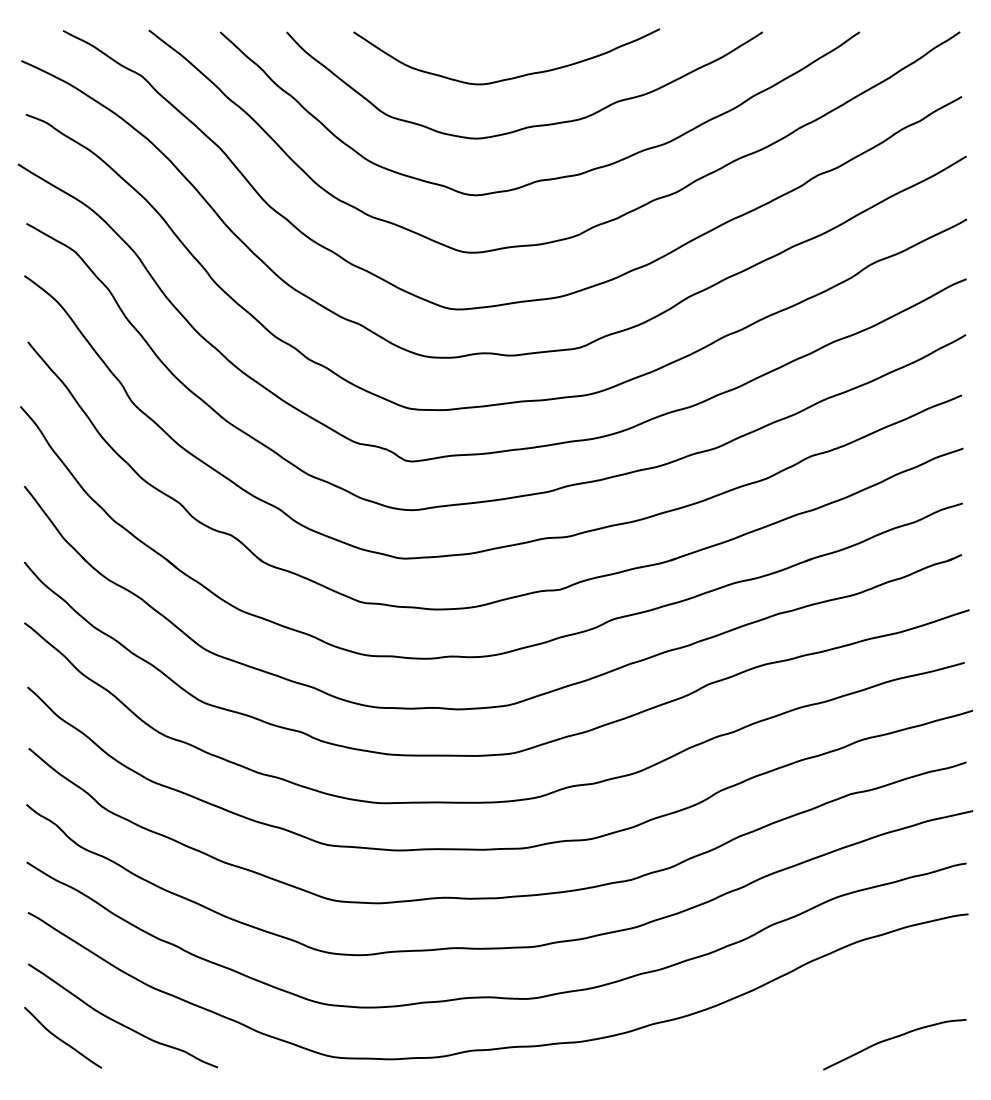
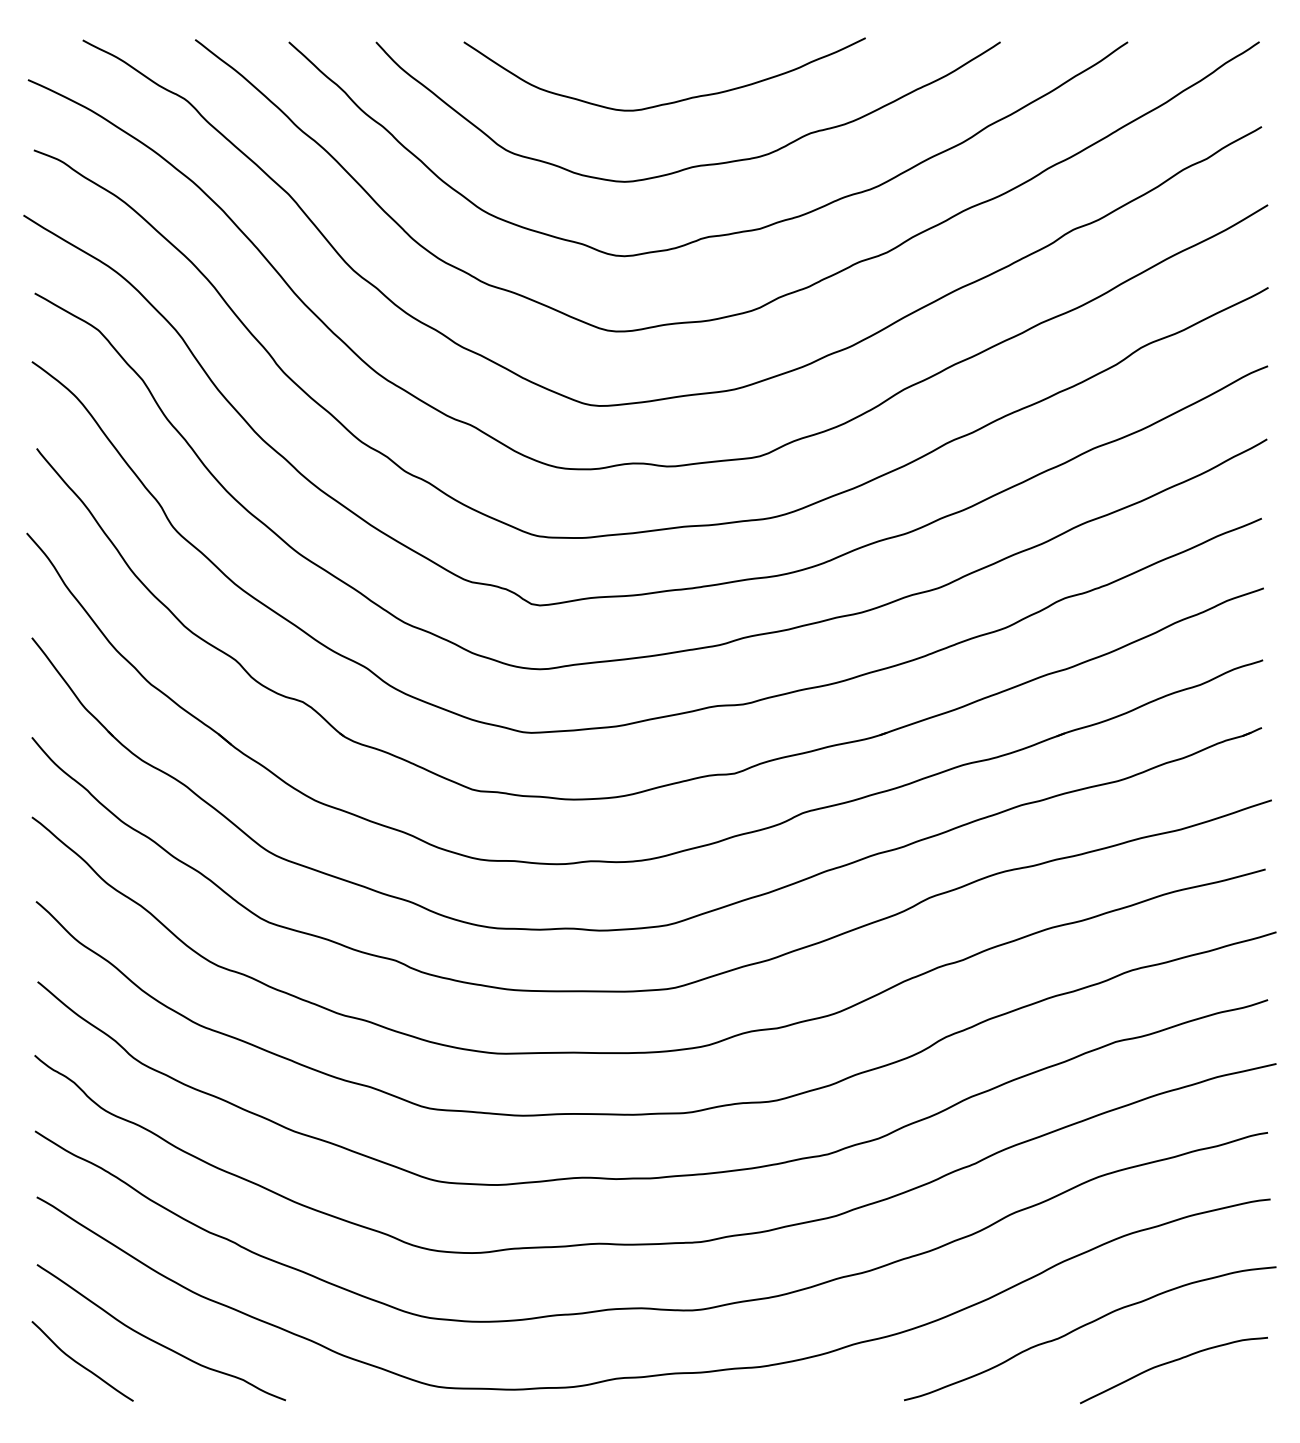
curve: (829, 1010) -> (1088, 1325), added

